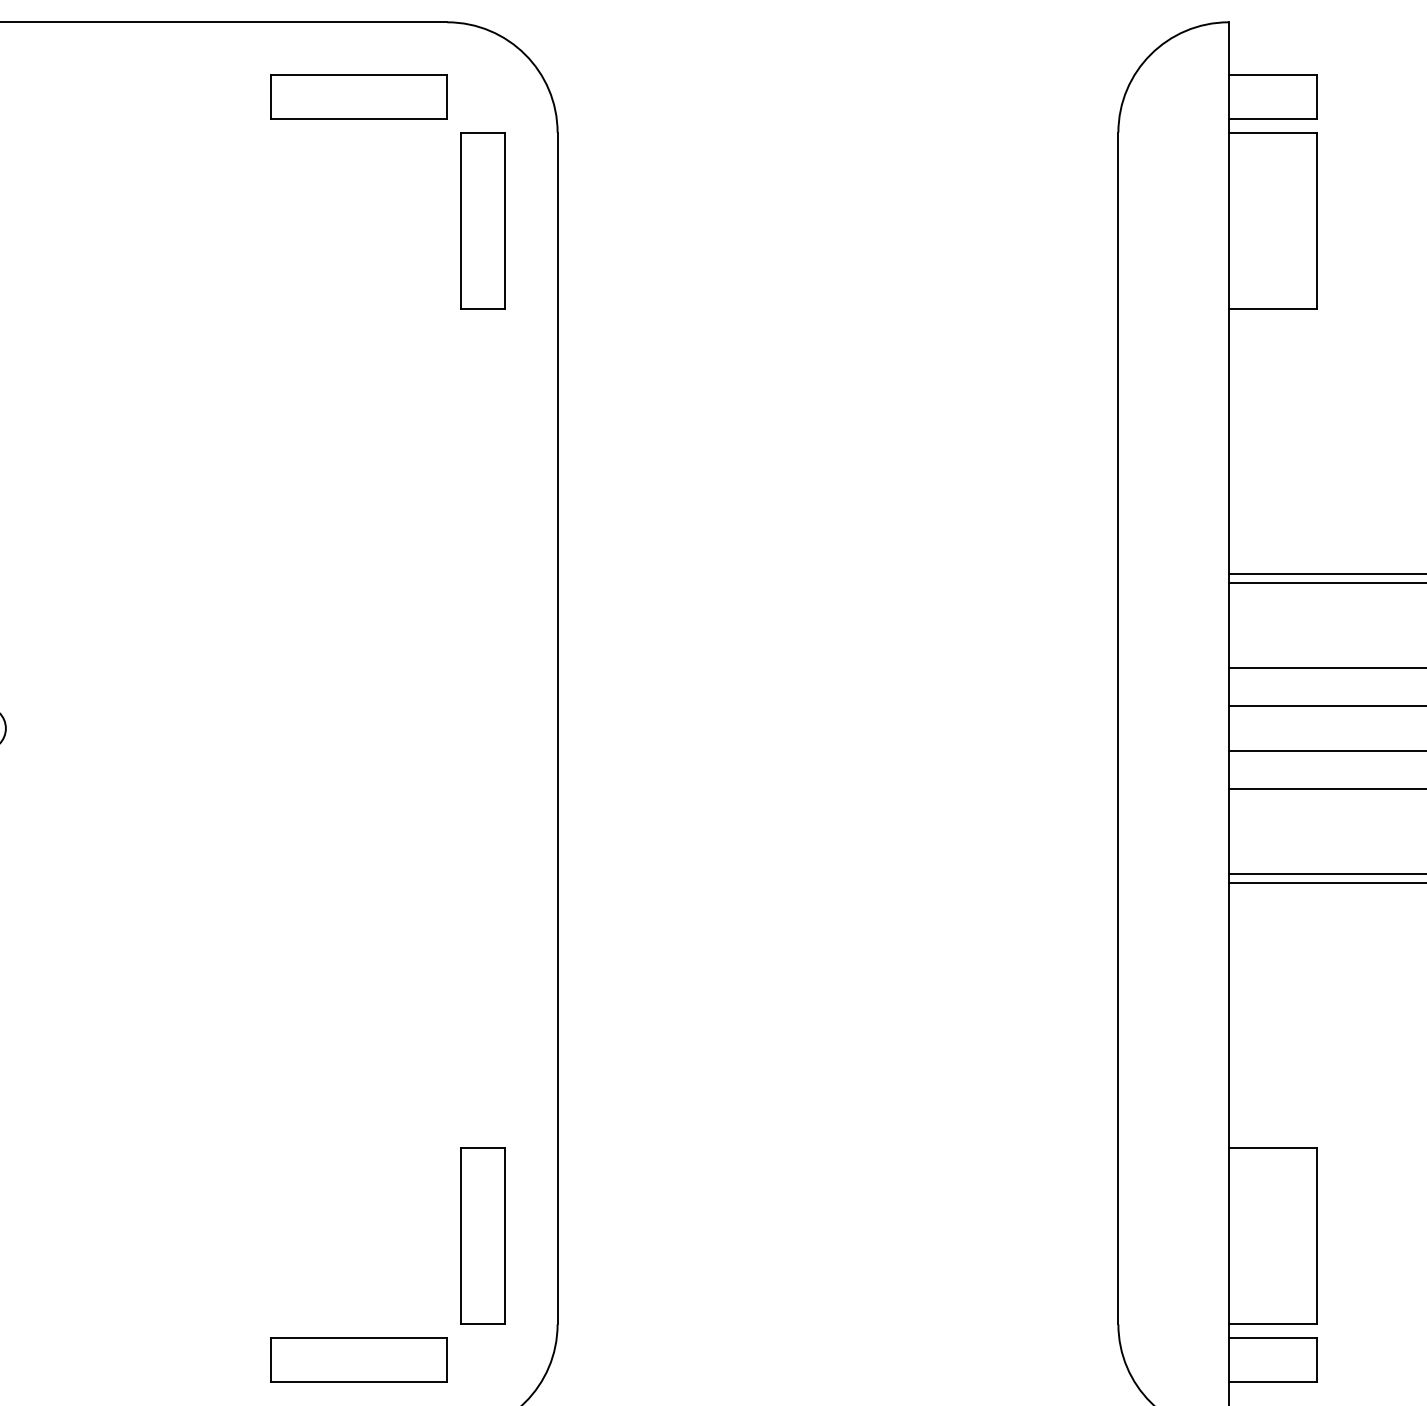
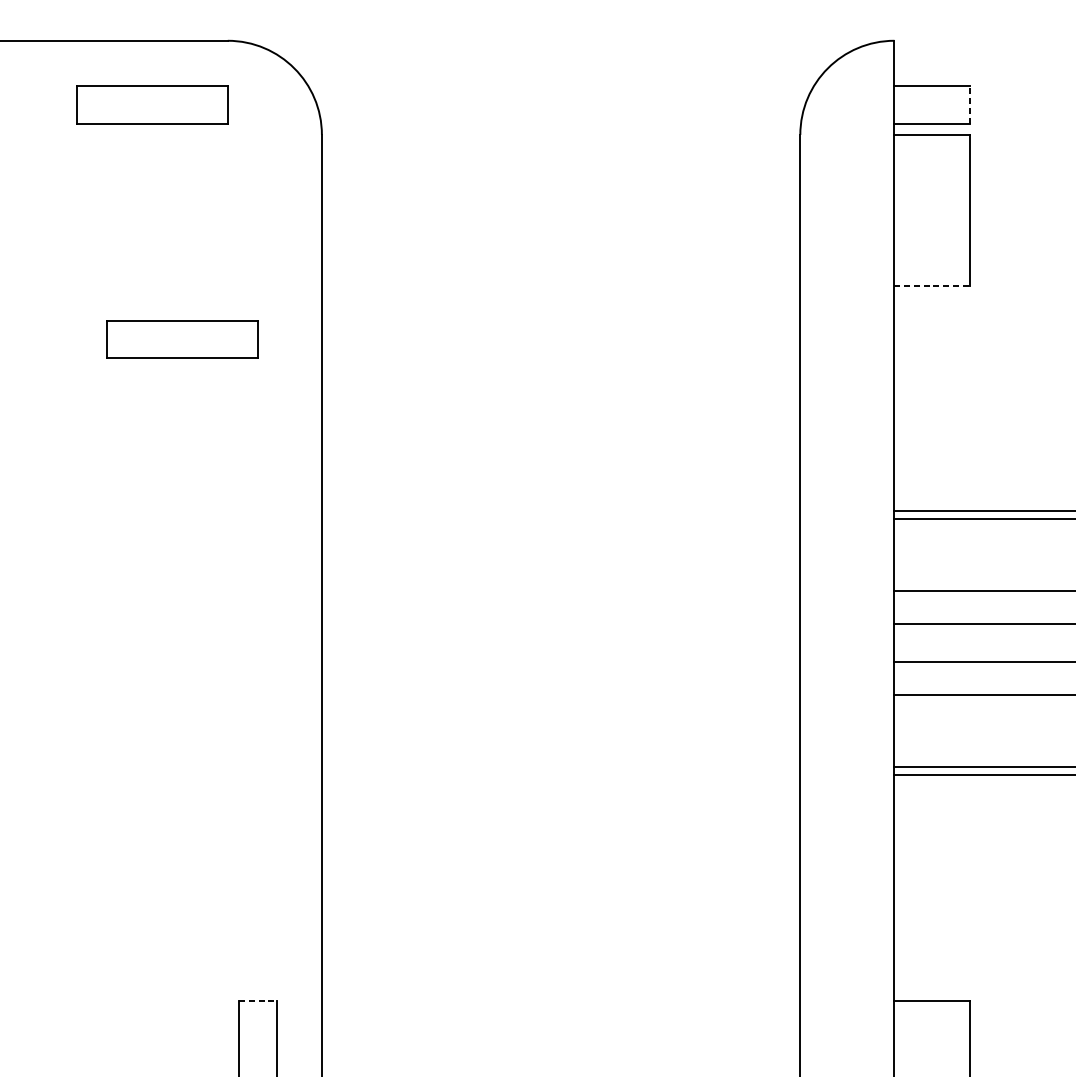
line: (1317, 96) -> (970, 104), solid -> dashed
part: (482, 220) -> (257, 209), removed
line: (1273, 309) -> (932, 285), solid -> dashed
part: (393, 371) -> (181, 338), added
line: (483, 1147) -> (258, 1000), solid -> dashed

